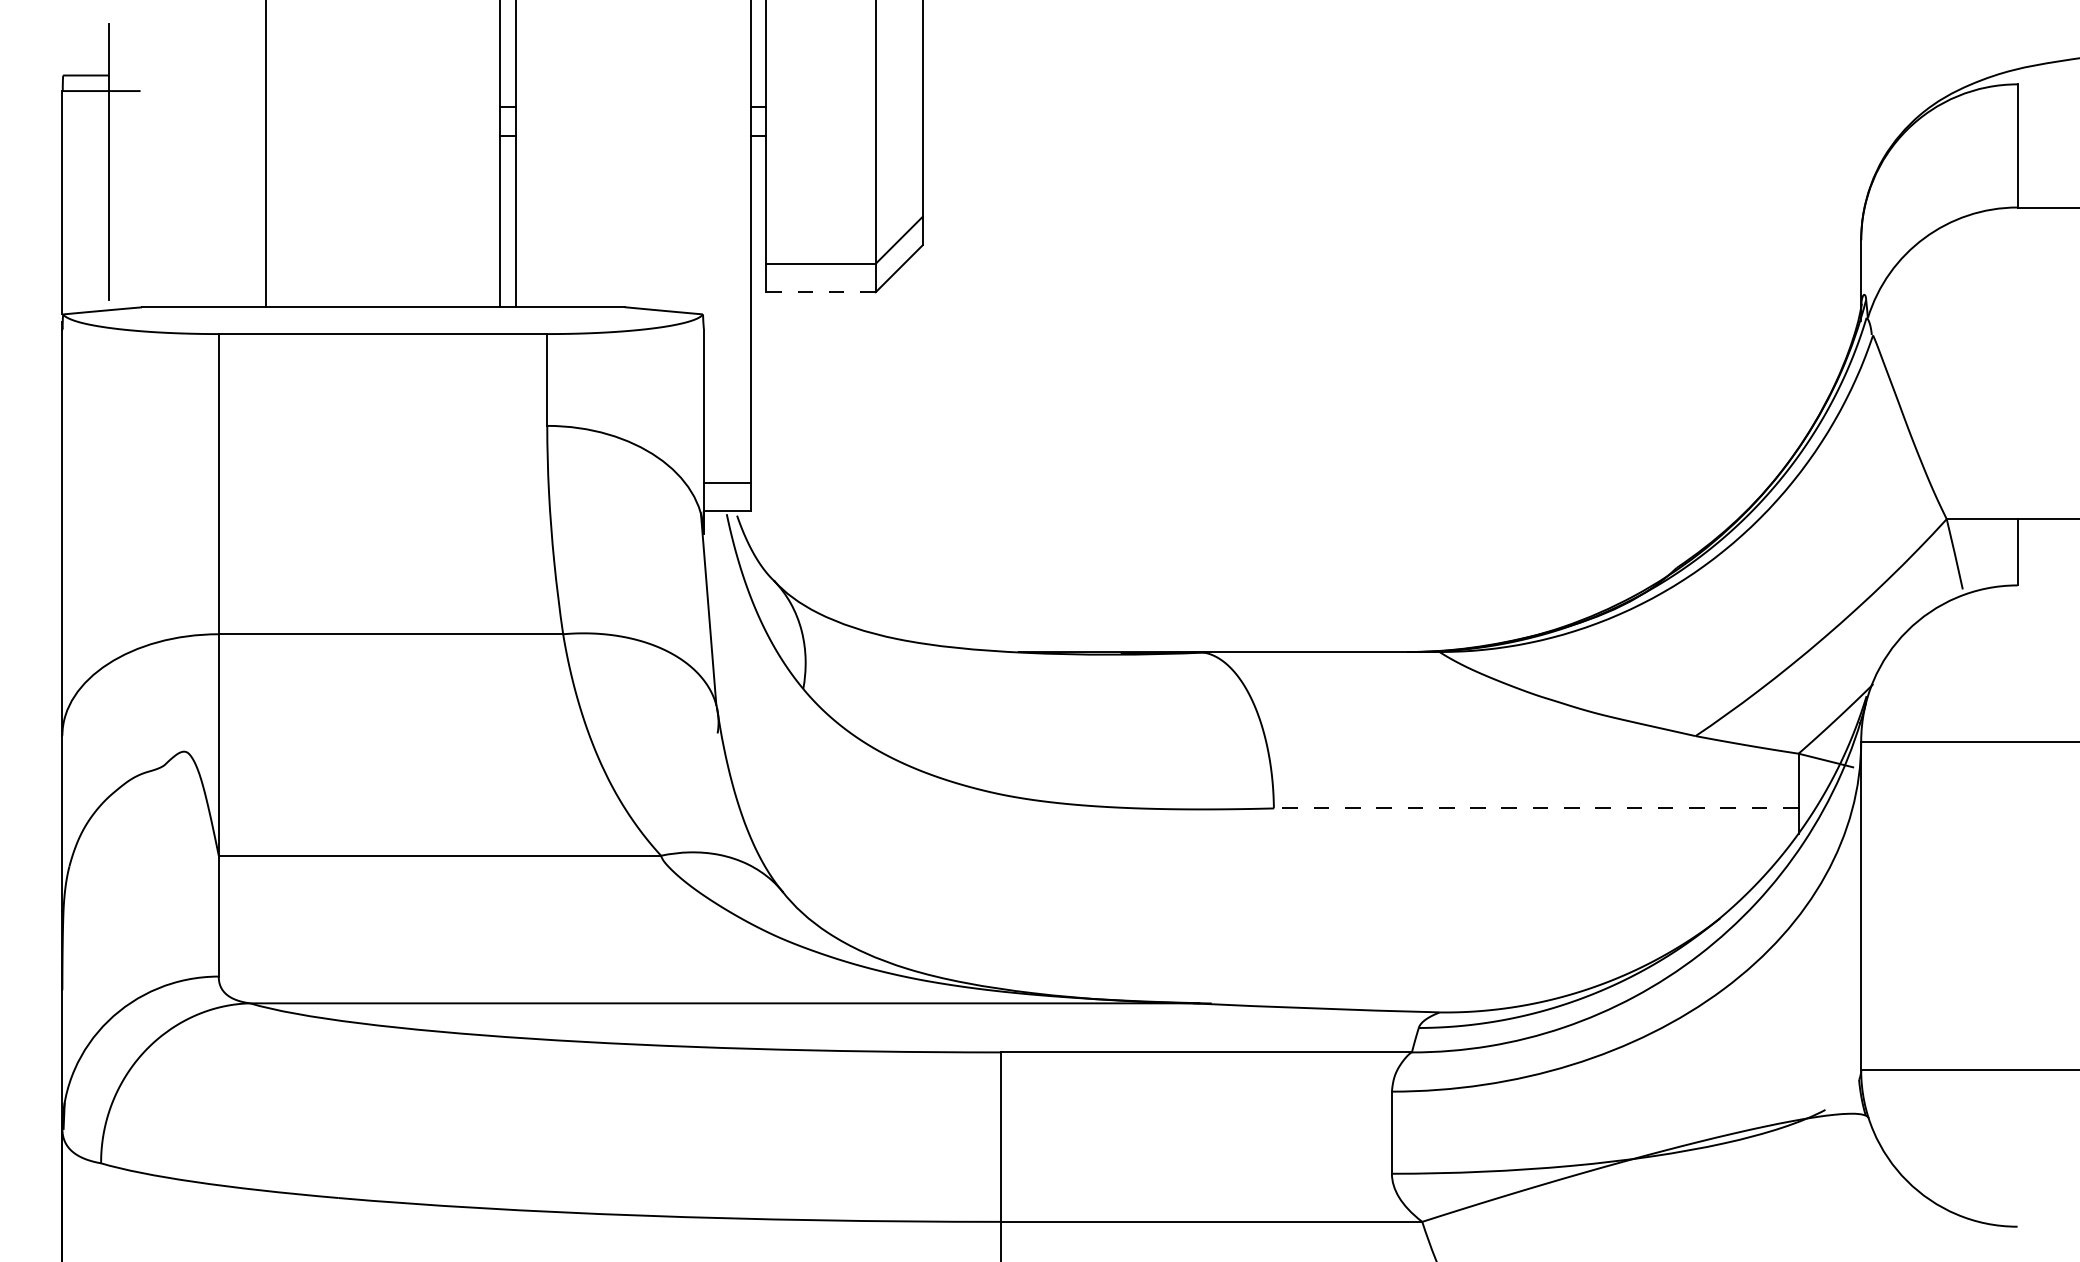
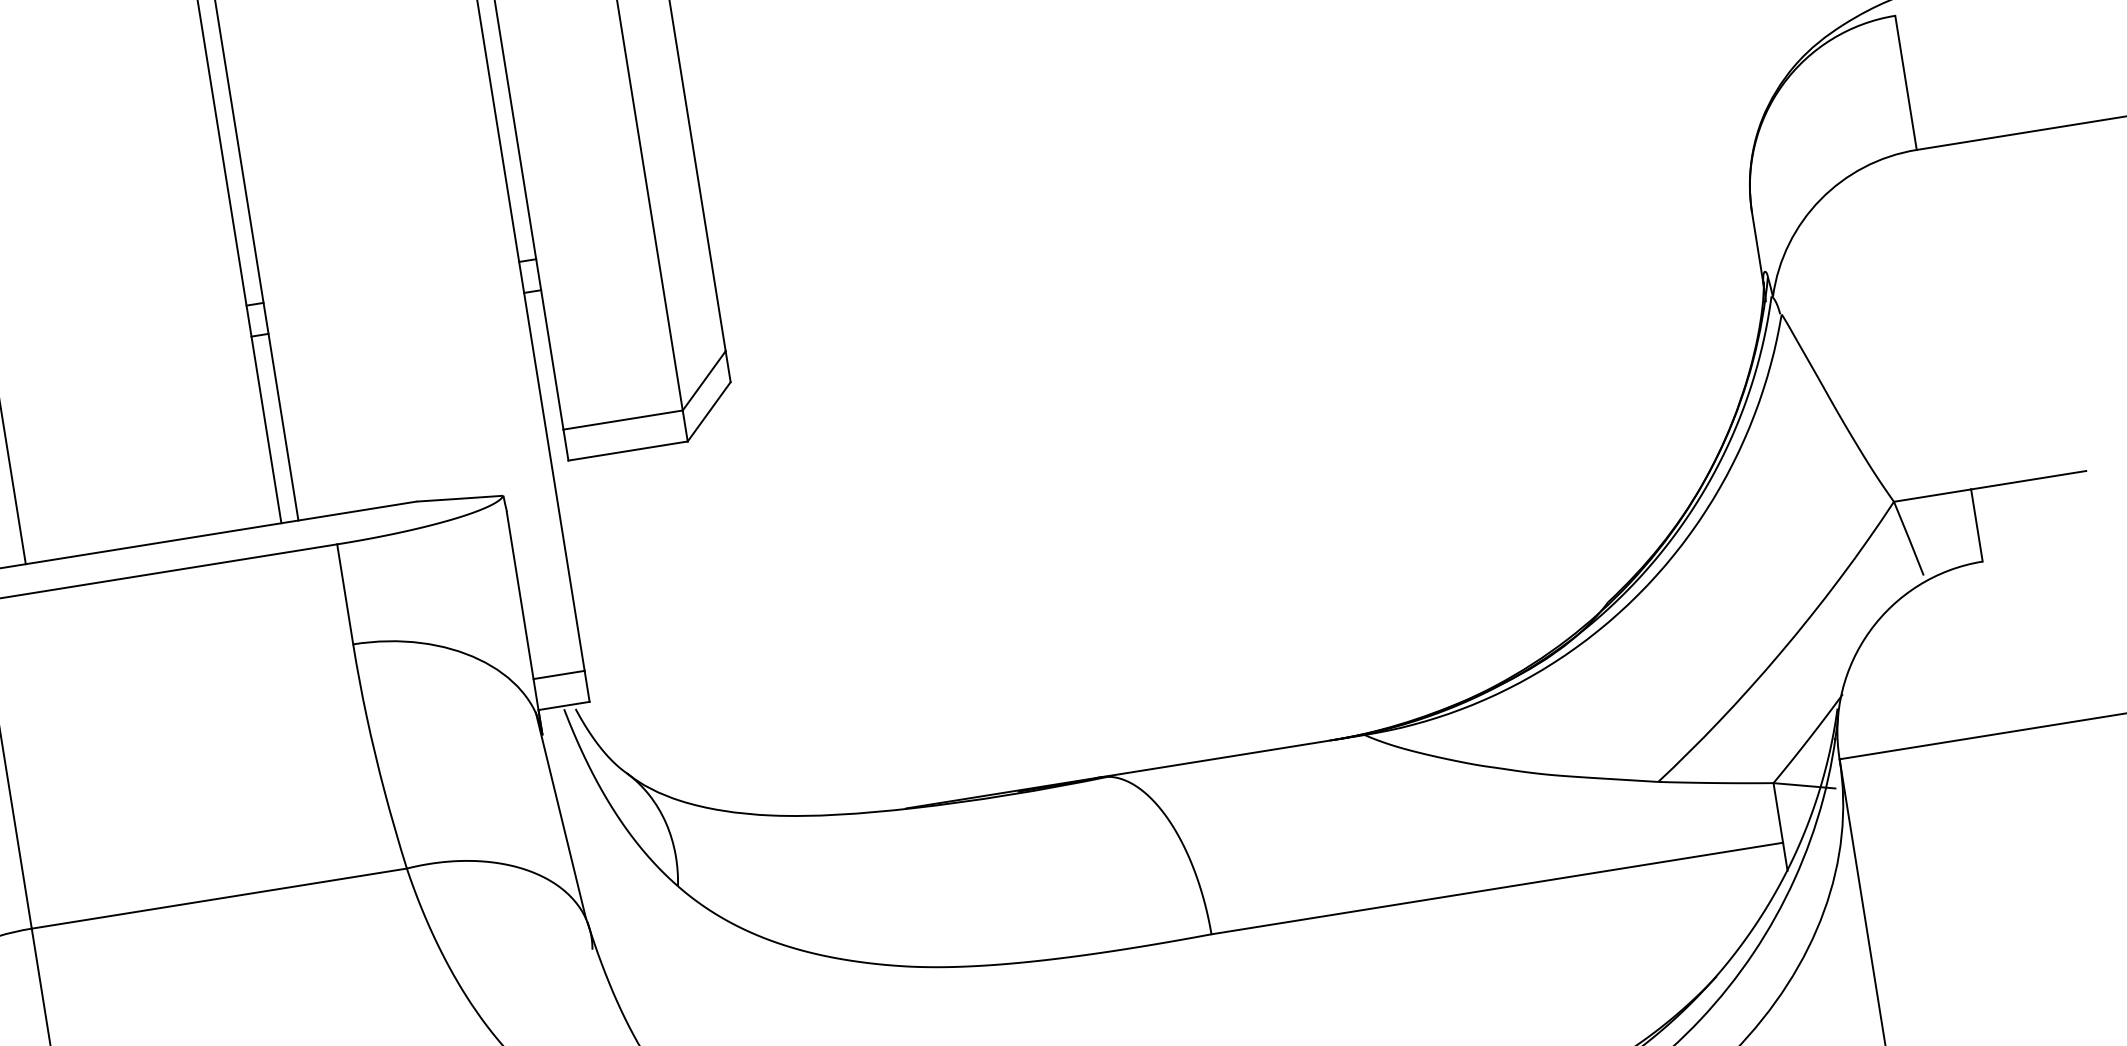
line: (821, 292) -> (628, 451), dashed -> solid
line: (1535, 808) -> (1496, 888), dashed -> solid

